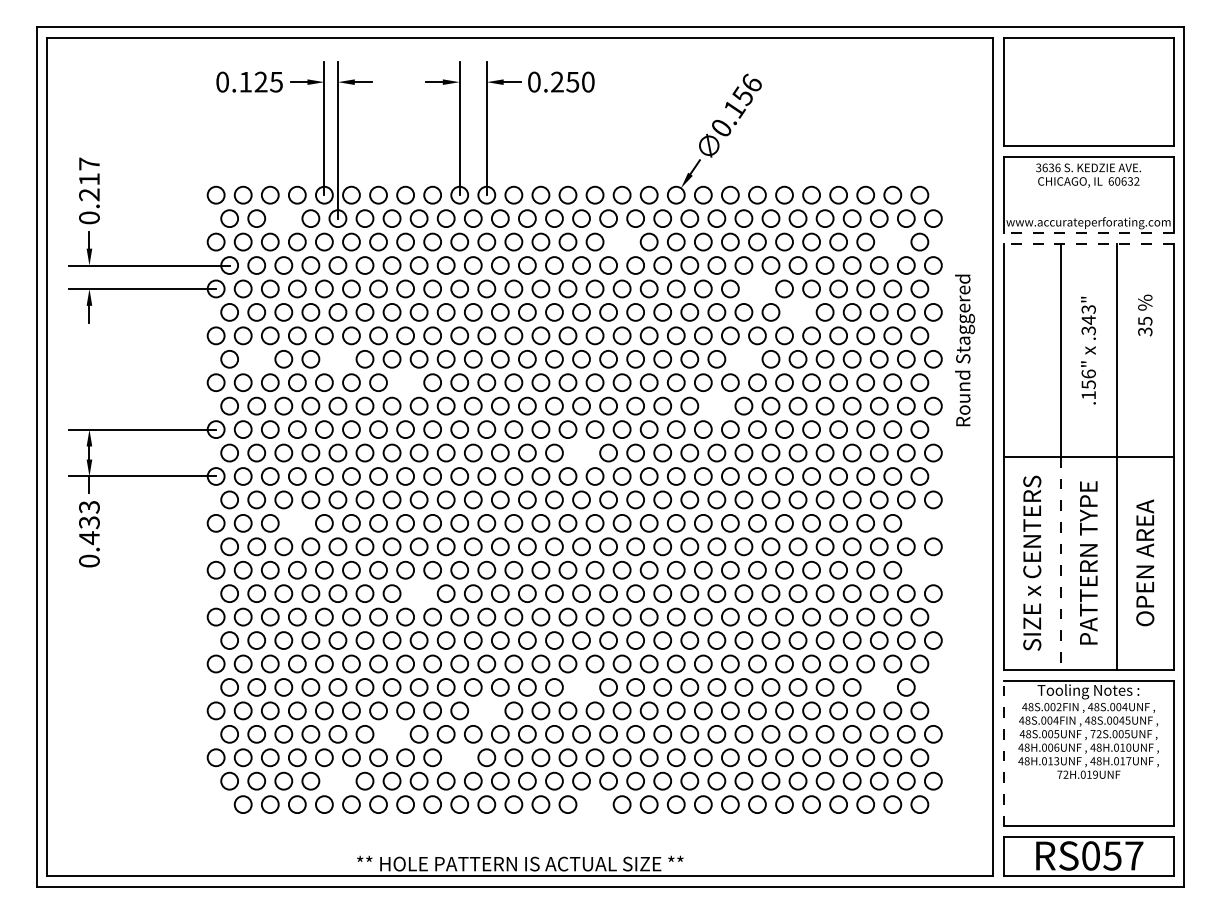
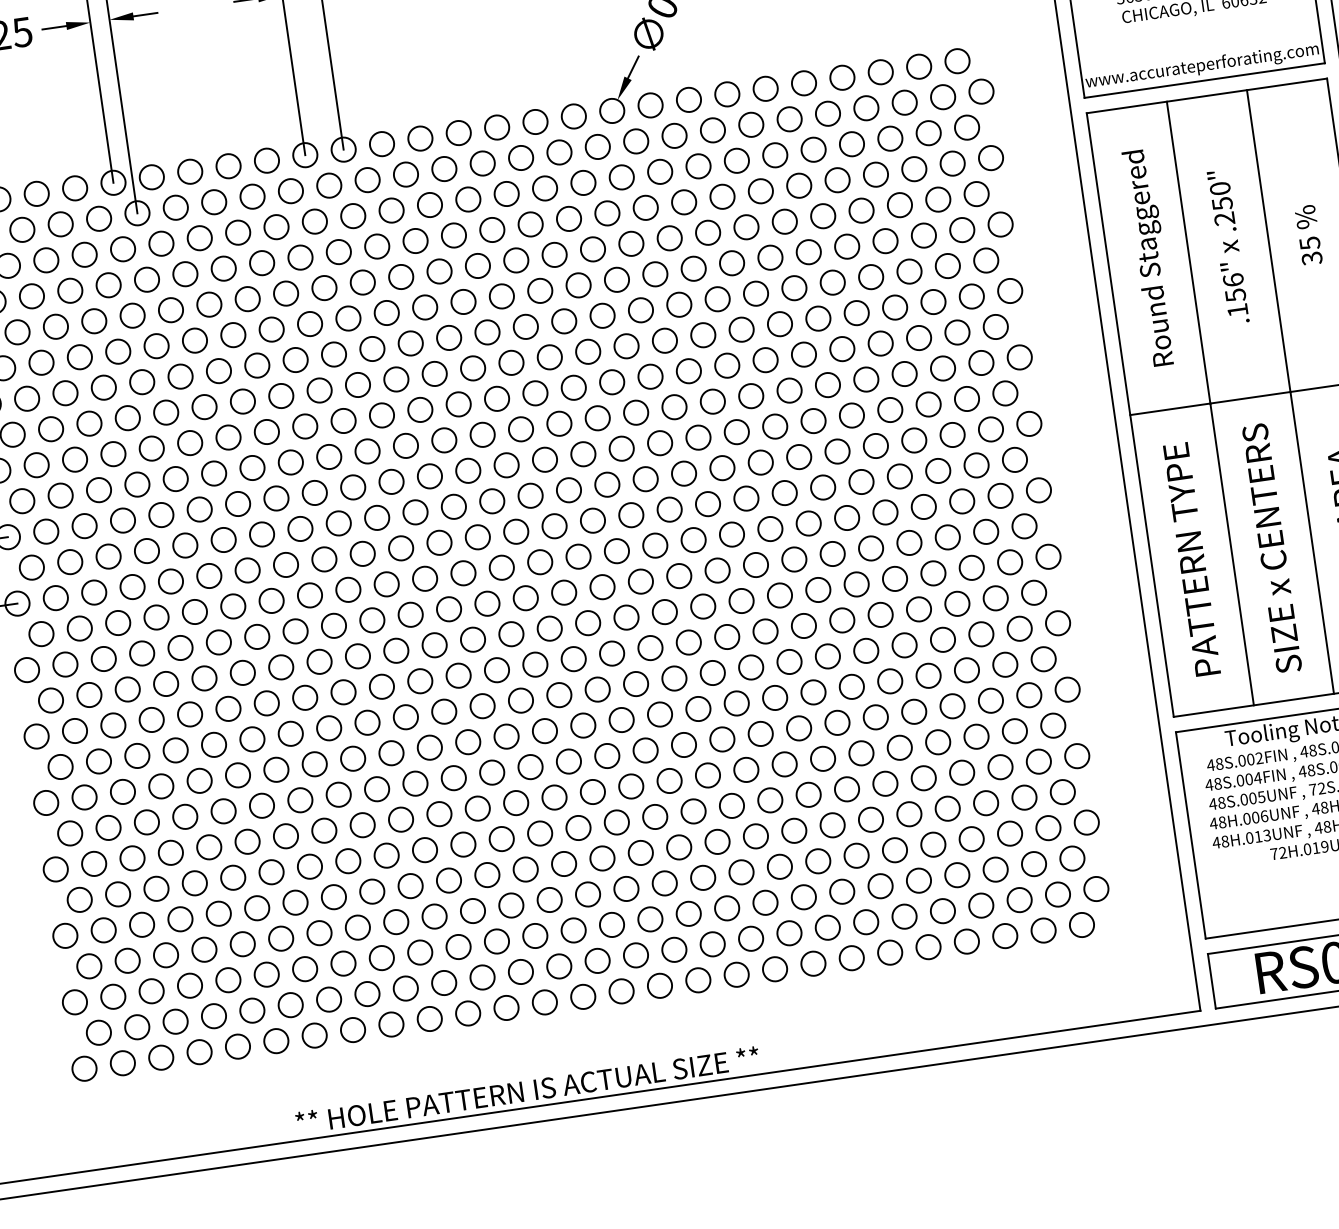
circle: (283, 218) -> (60, 224), added
line: (1088, 233) -> (1204, 81), dashed -> solid
circle: (621, 241) -> (544, 187), added
circle: (892, 241) -> (928, 132), added
line: (1088, 244) -> (1206, 96), dashed -> solid
circle: (757, 288) -> (746, 226), added
circle: (797, 312) -> (808, 252), added
text: (1145, 315) -> (1309, 235), moved
text: (1088, 320) -> (1222, 204), .343" -> .250"
text: (964, 350) -> (1150, 258), moved
circle: (256, 359) -> (50, 429), added
circle: (337, 359) -> (165, 413), added
circle: (743, 359) -> (741, 330), added
circle: (405, 382) -> (266, 431), added
circle: (716, 405) -> (712, 400), added
circle: (581, 452) -> (530, 494), added
circle: (297, 523) -> (142, 653), added
circle: (919, 523) -> (1024, 526), added
text: (1032, 562) -> (1192, 558), SIZE x CENTERS -> PATTERN TYPE
text: (1088, 562) -> (1271, 547), PATTERN TYPE -> SIZE x CENTERS
line: (1060, 563) -> (1232, 554), dashed -> solid
circle: (919, 569) -> (1033, 591), added
circle: (418, 593) -> (328, 728), added
circle: (581, 687) -> (578, 828), added
circle: (879, 687) -> (1000, 767), added
circle: (933, 687) -> (1077, 756), added
circle: (486, 710) -> (448, 880), added
circle: (391, 734) -> (318, 933), added
line: (1004, 753) -> (1191, 835), dashed -> solid
circle: (459, 757) -> (419, 952), added
circle: (337, 780) -> (251, 1009), added
circle: (215, 804) -> (83, 1068), added
circle: (594, 804) -> (620, 991), added

